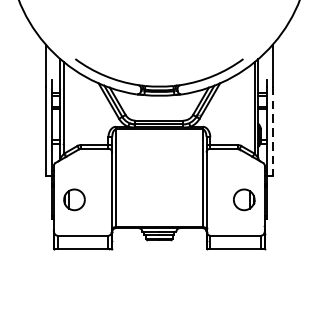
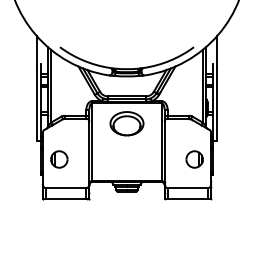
line: (272, 130) -> (217, 104), dashed -> solid
part: (158, 154) -> (126, 123), added

